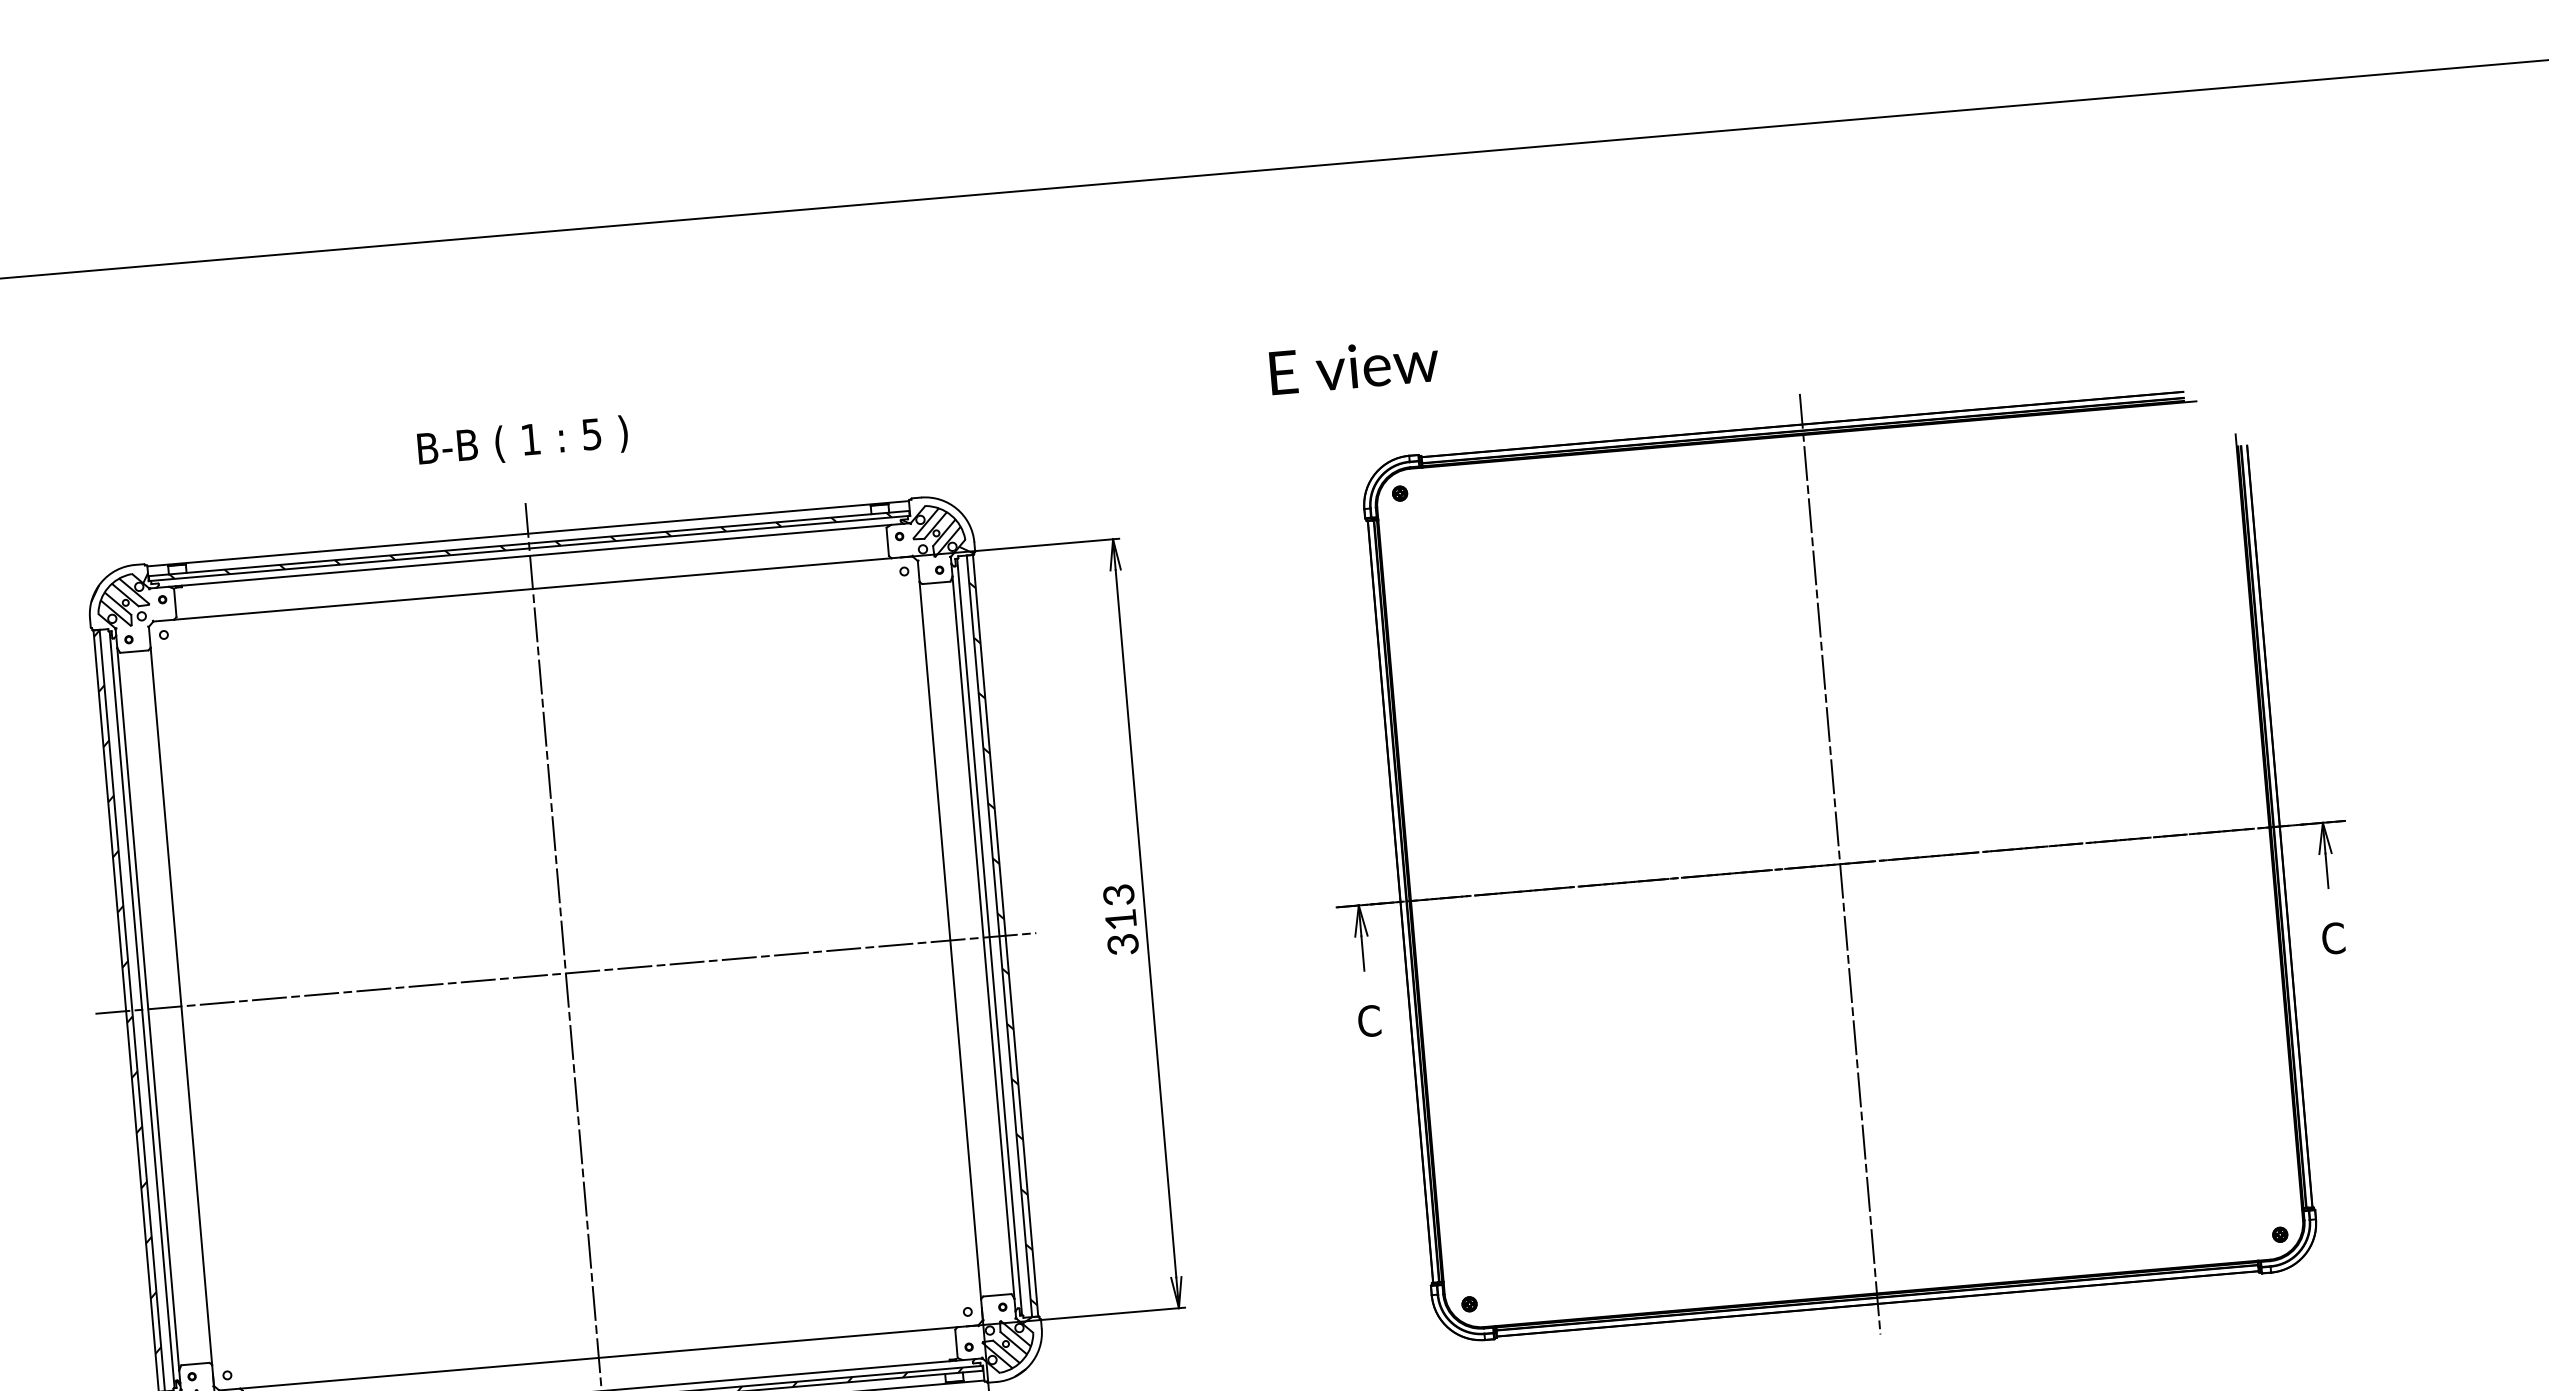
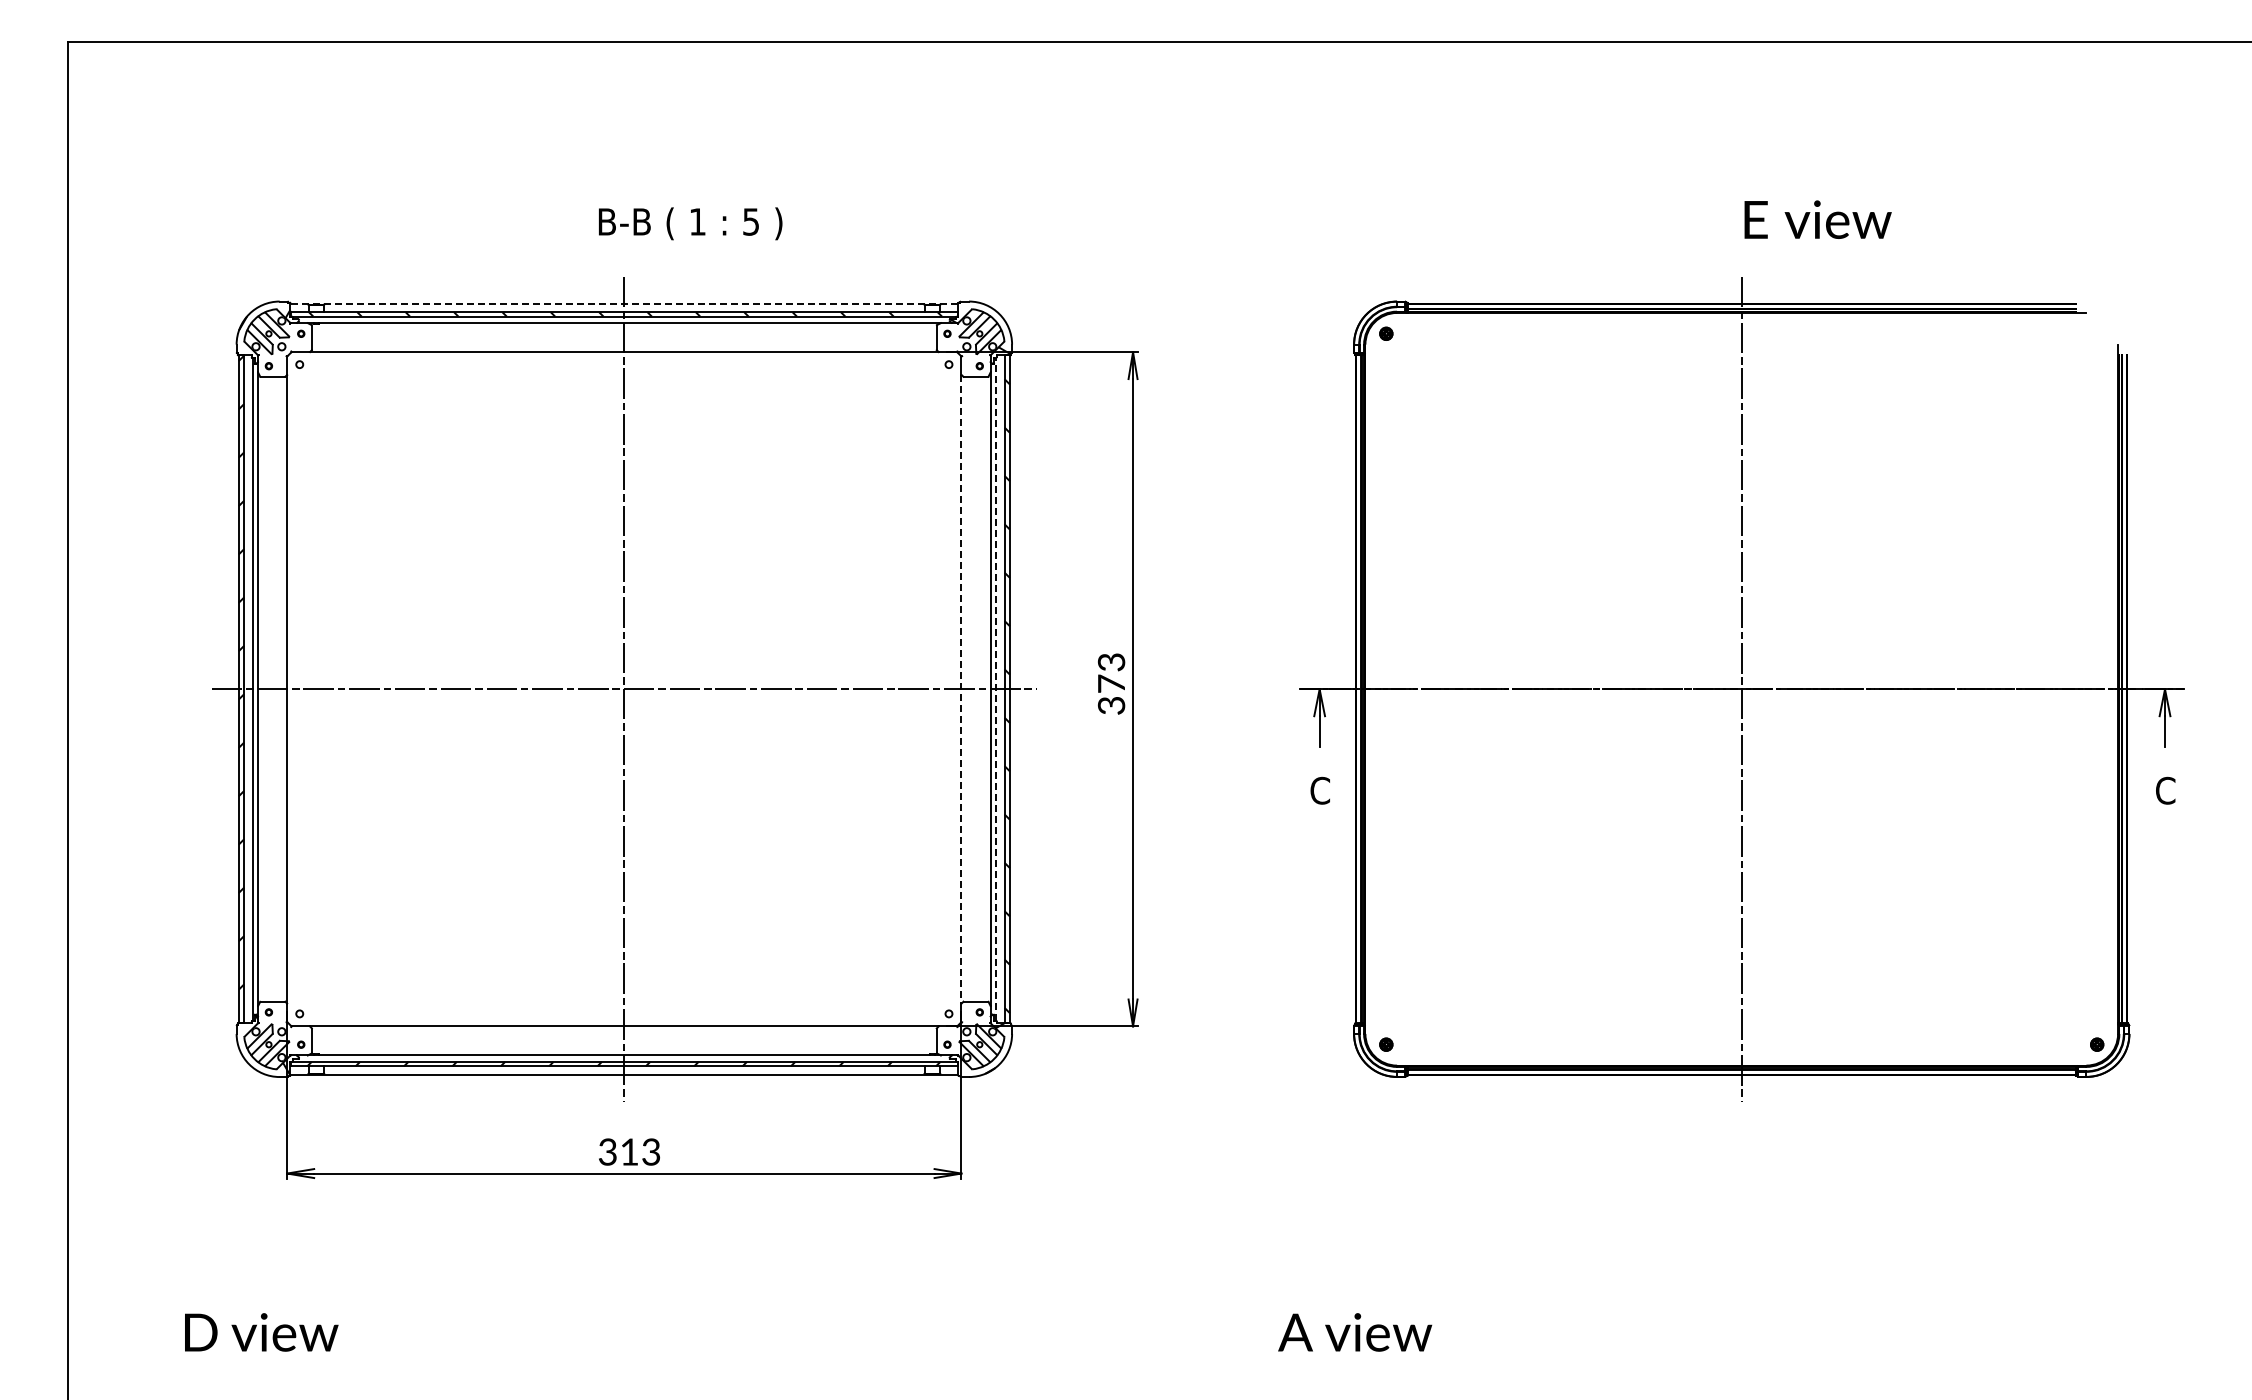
text: (1353, 366) -> (1817, 219), moved
text: (522, 442) -> (690, 223), moved
line: (528, 533) -> (624, 303), solid -> dashed
text: (1120, 919) -> (1111, 683), 313 -> 373
line: (989, 937) -> (995, 689), solid -> dashed
line: (950, 940) -> (961, 689), solid -> dashed

